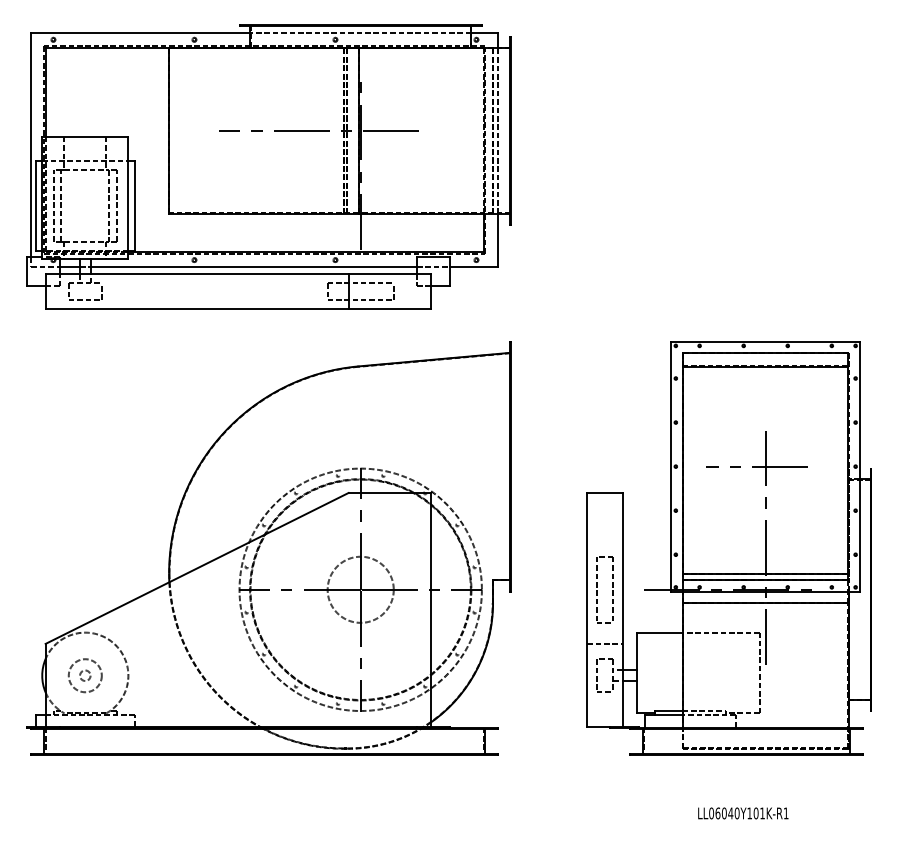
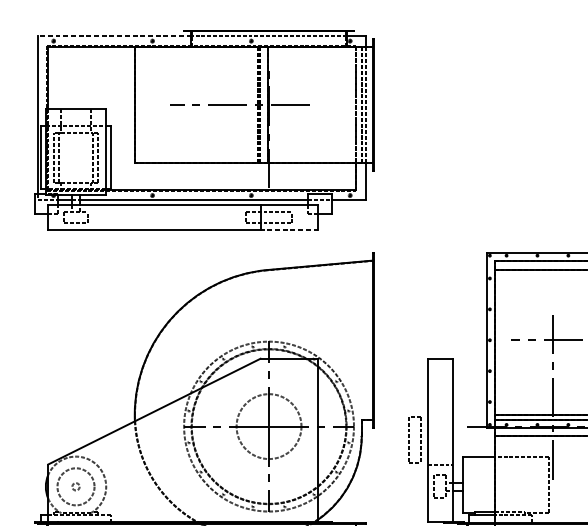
line: (140, 33) -> (114, 36), solid -> dashed
line: (389, 309) -> (289, 230), solid -> dashed
circle: (360, 589) -> (268, 426), size x1.4
part: (597, 590) -> (409, 440), moved
circle: (84, 675) -> (75, 486), size x1.6

